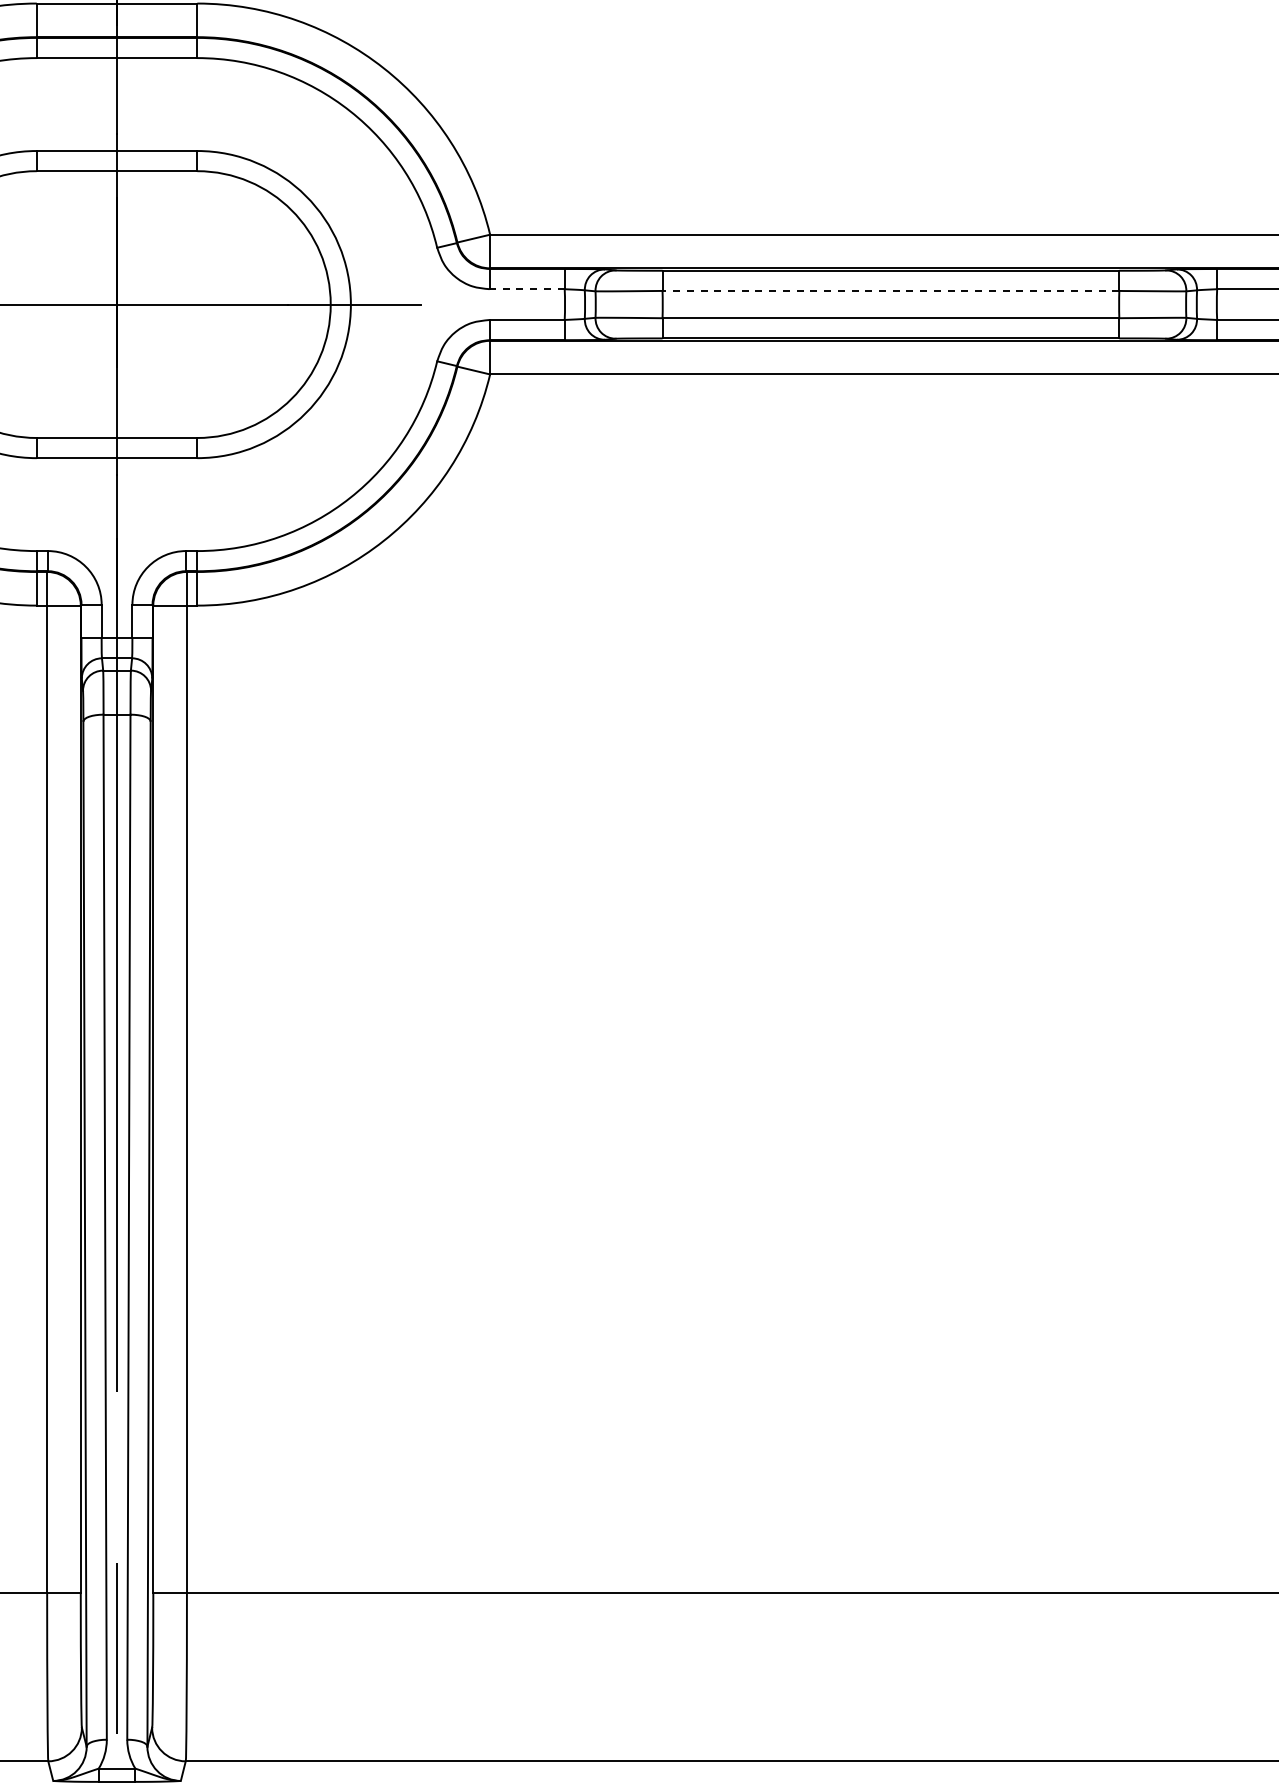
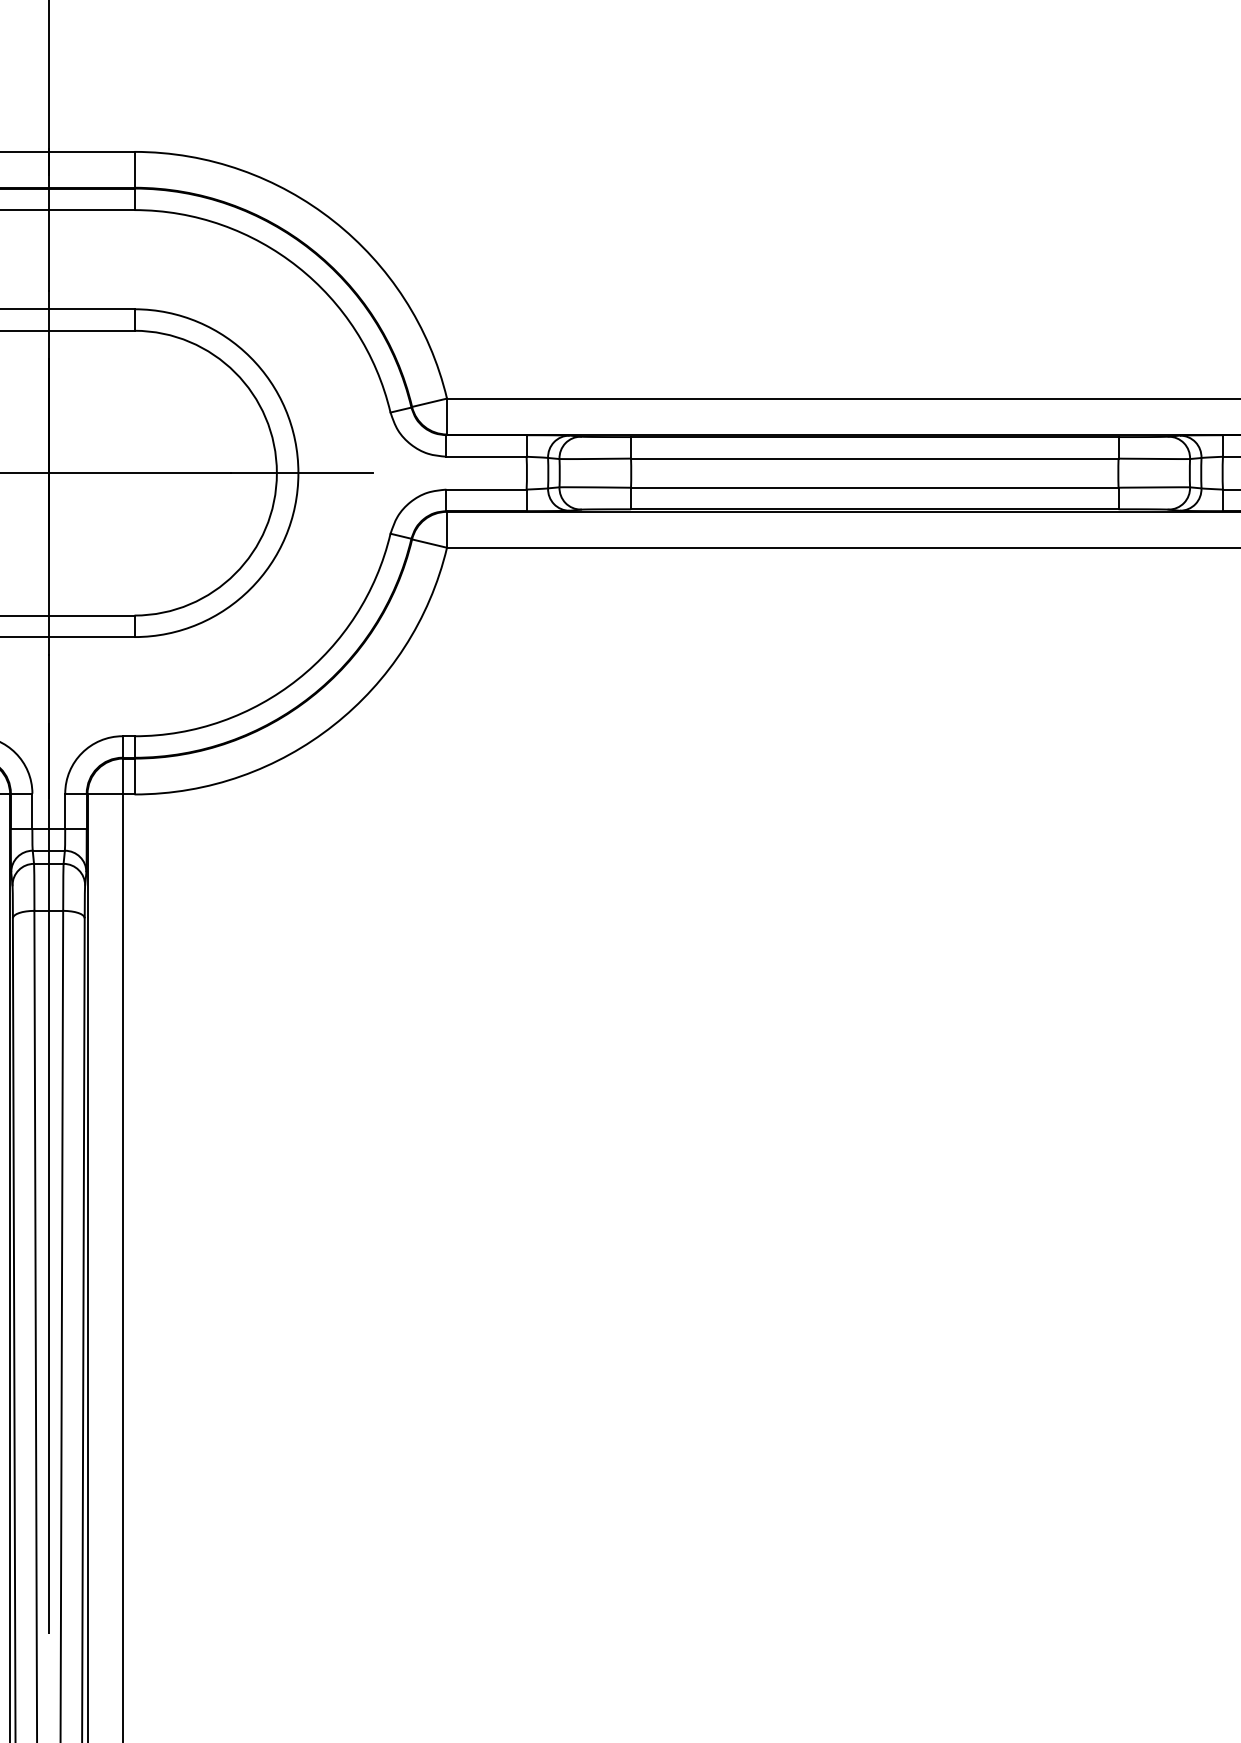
line: (527, 289) -> (486, 457), dashed -> solid
line: (890, 290) -> (874, 458), dashed -> solid

